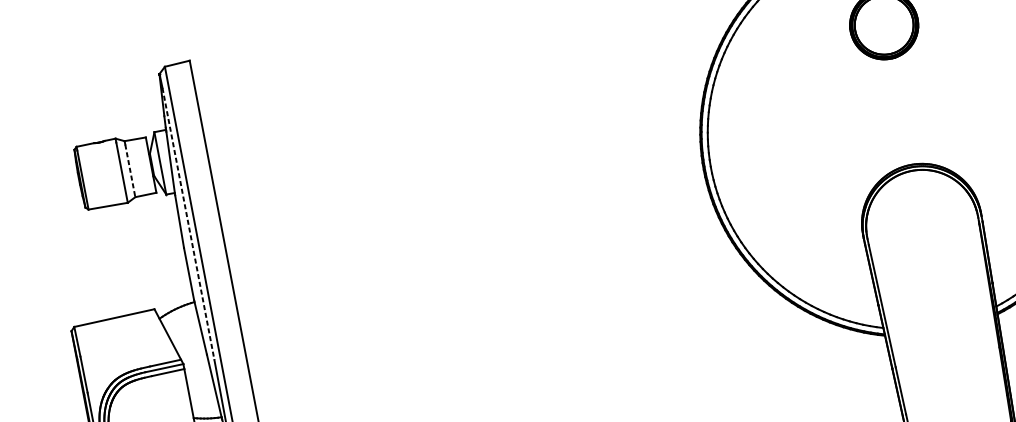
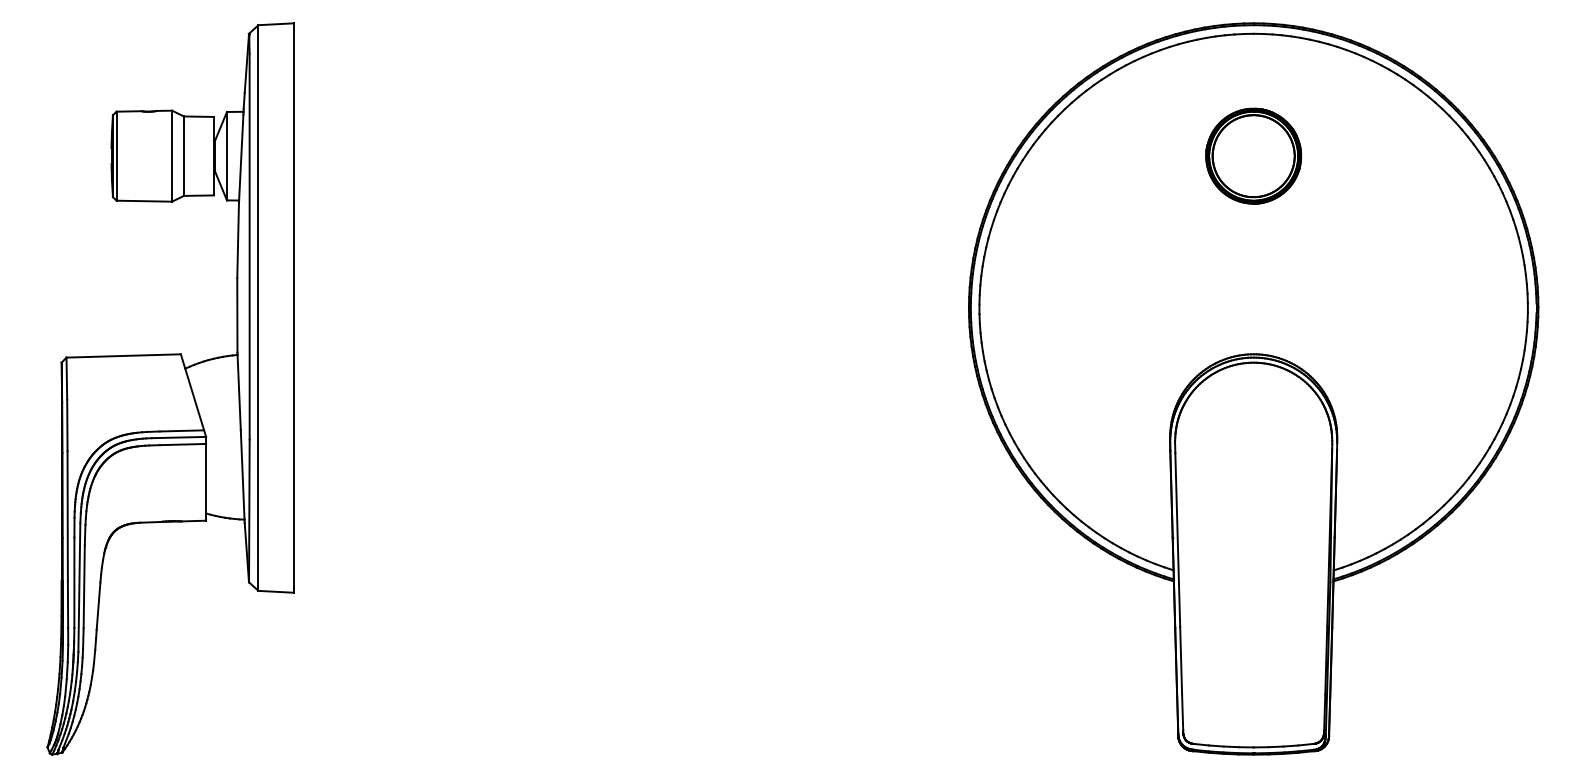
line: (130, 171) -> (183, 159), dashed -> solid
line: (188, 224) -> (249, 246), dashed -> solid

